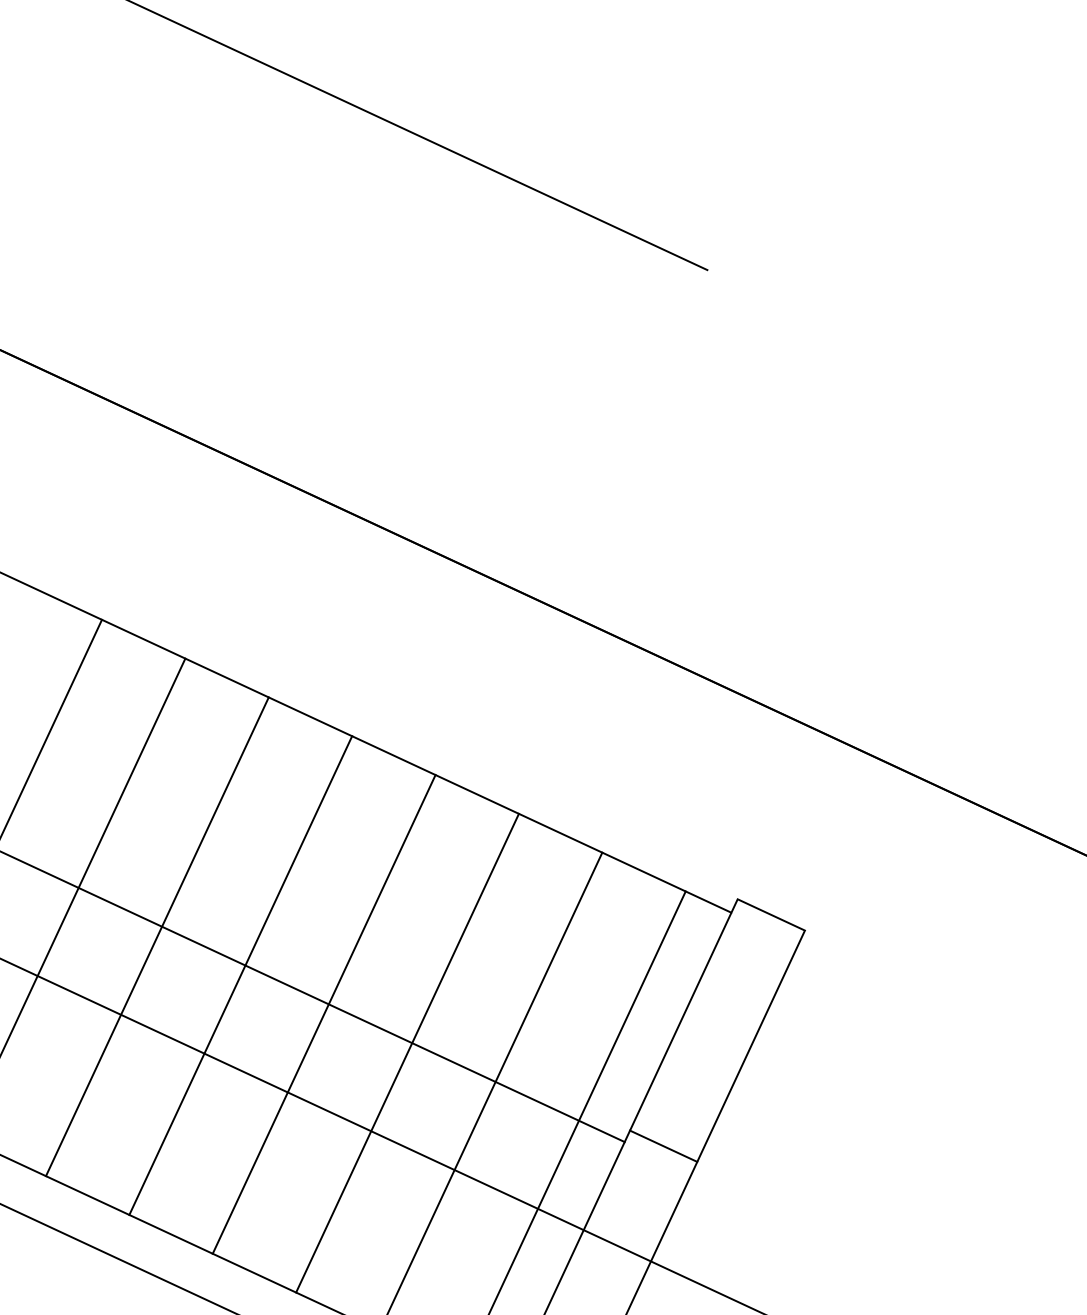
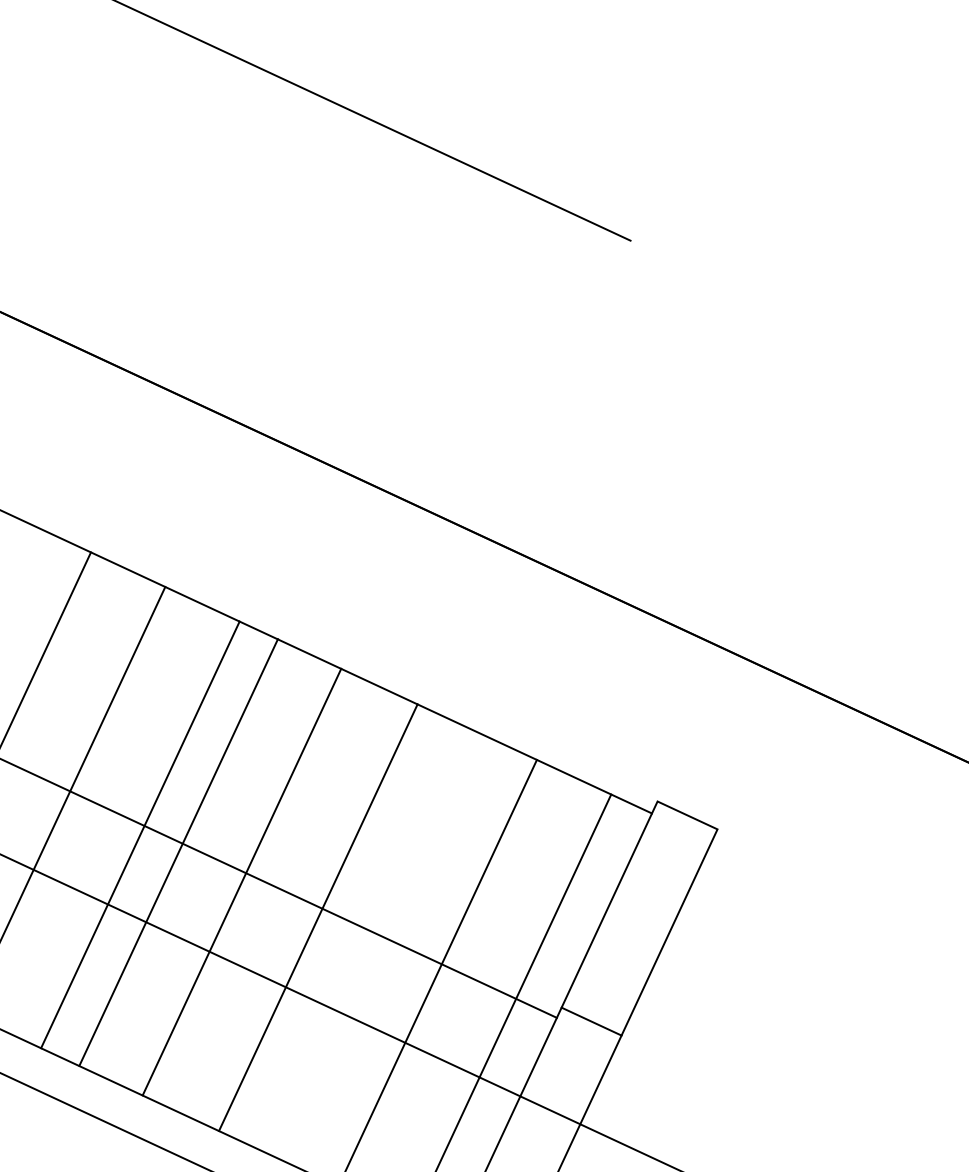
line: (240, 975) -> (178, 852), moved
line: (323, 1013) -> (241, 881), moved
line: (407, 1053) -> (318, 917), moved

